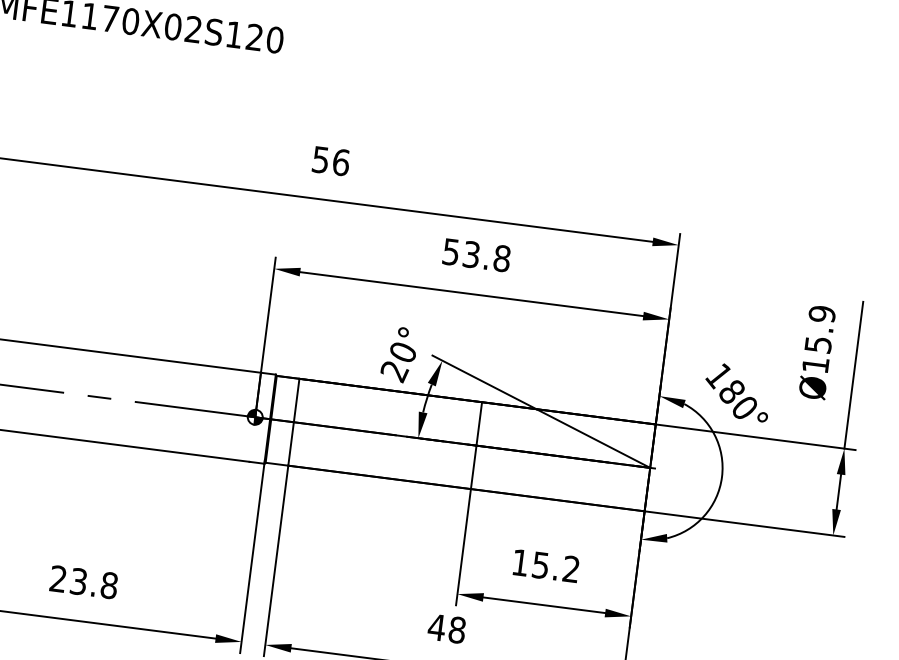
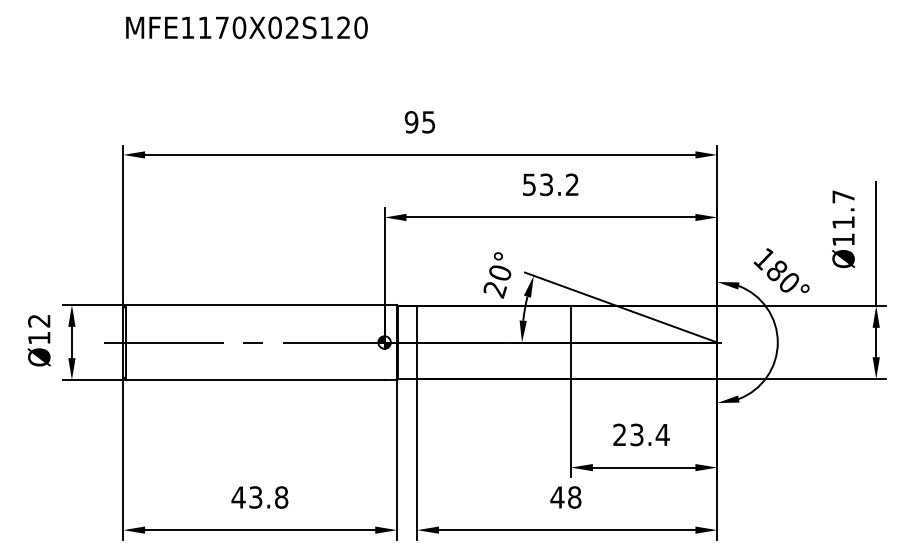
text: (330, 161) -> (419, 122), 56 -> 95
text: (502, 258) -> (572, 184), 53.8 -> 53.2
text: (820, 329) -> (843, 209), Ø15.9 -> Ø11.7
text: (546, 565) -> (641, 434), 15.2 -> 23.4
text: (58, 579) -> (238, 497), 23.8 -> 43.8

